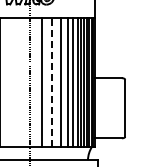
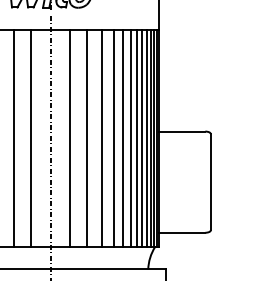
line: (8, 81) -> (14, 137), added
line: (18, 81) -> (31, 137), added
line: (51, 81) -> (86, 137), dashed -> solid

